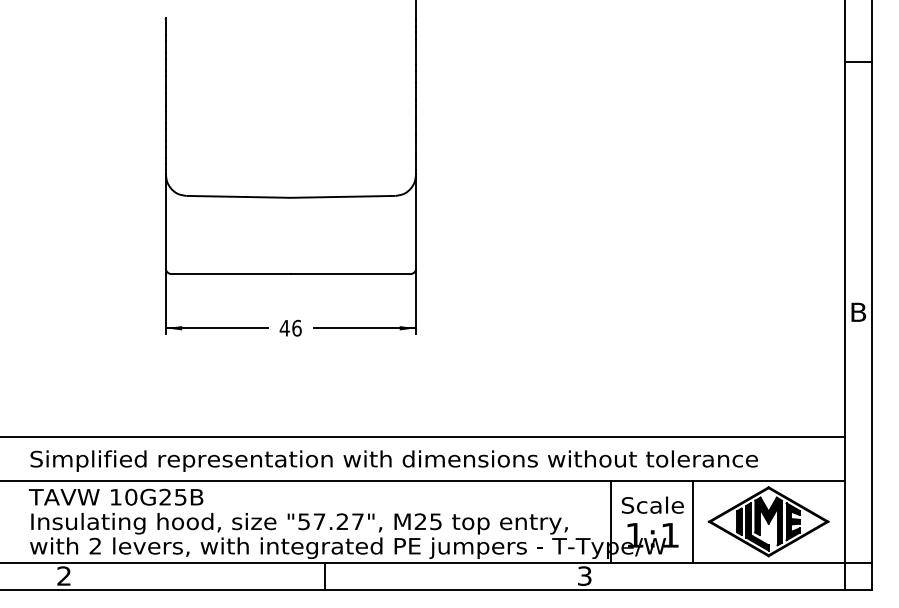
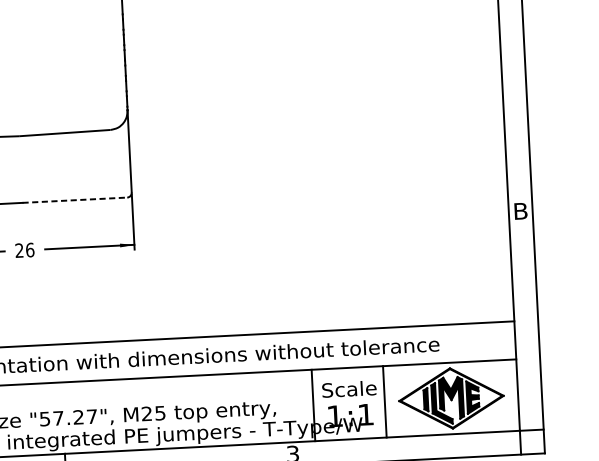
line: (350, 273) -> (74, 199), solid -> dashed
text: (284, 327) -> (19, 249), 46 -> 26

